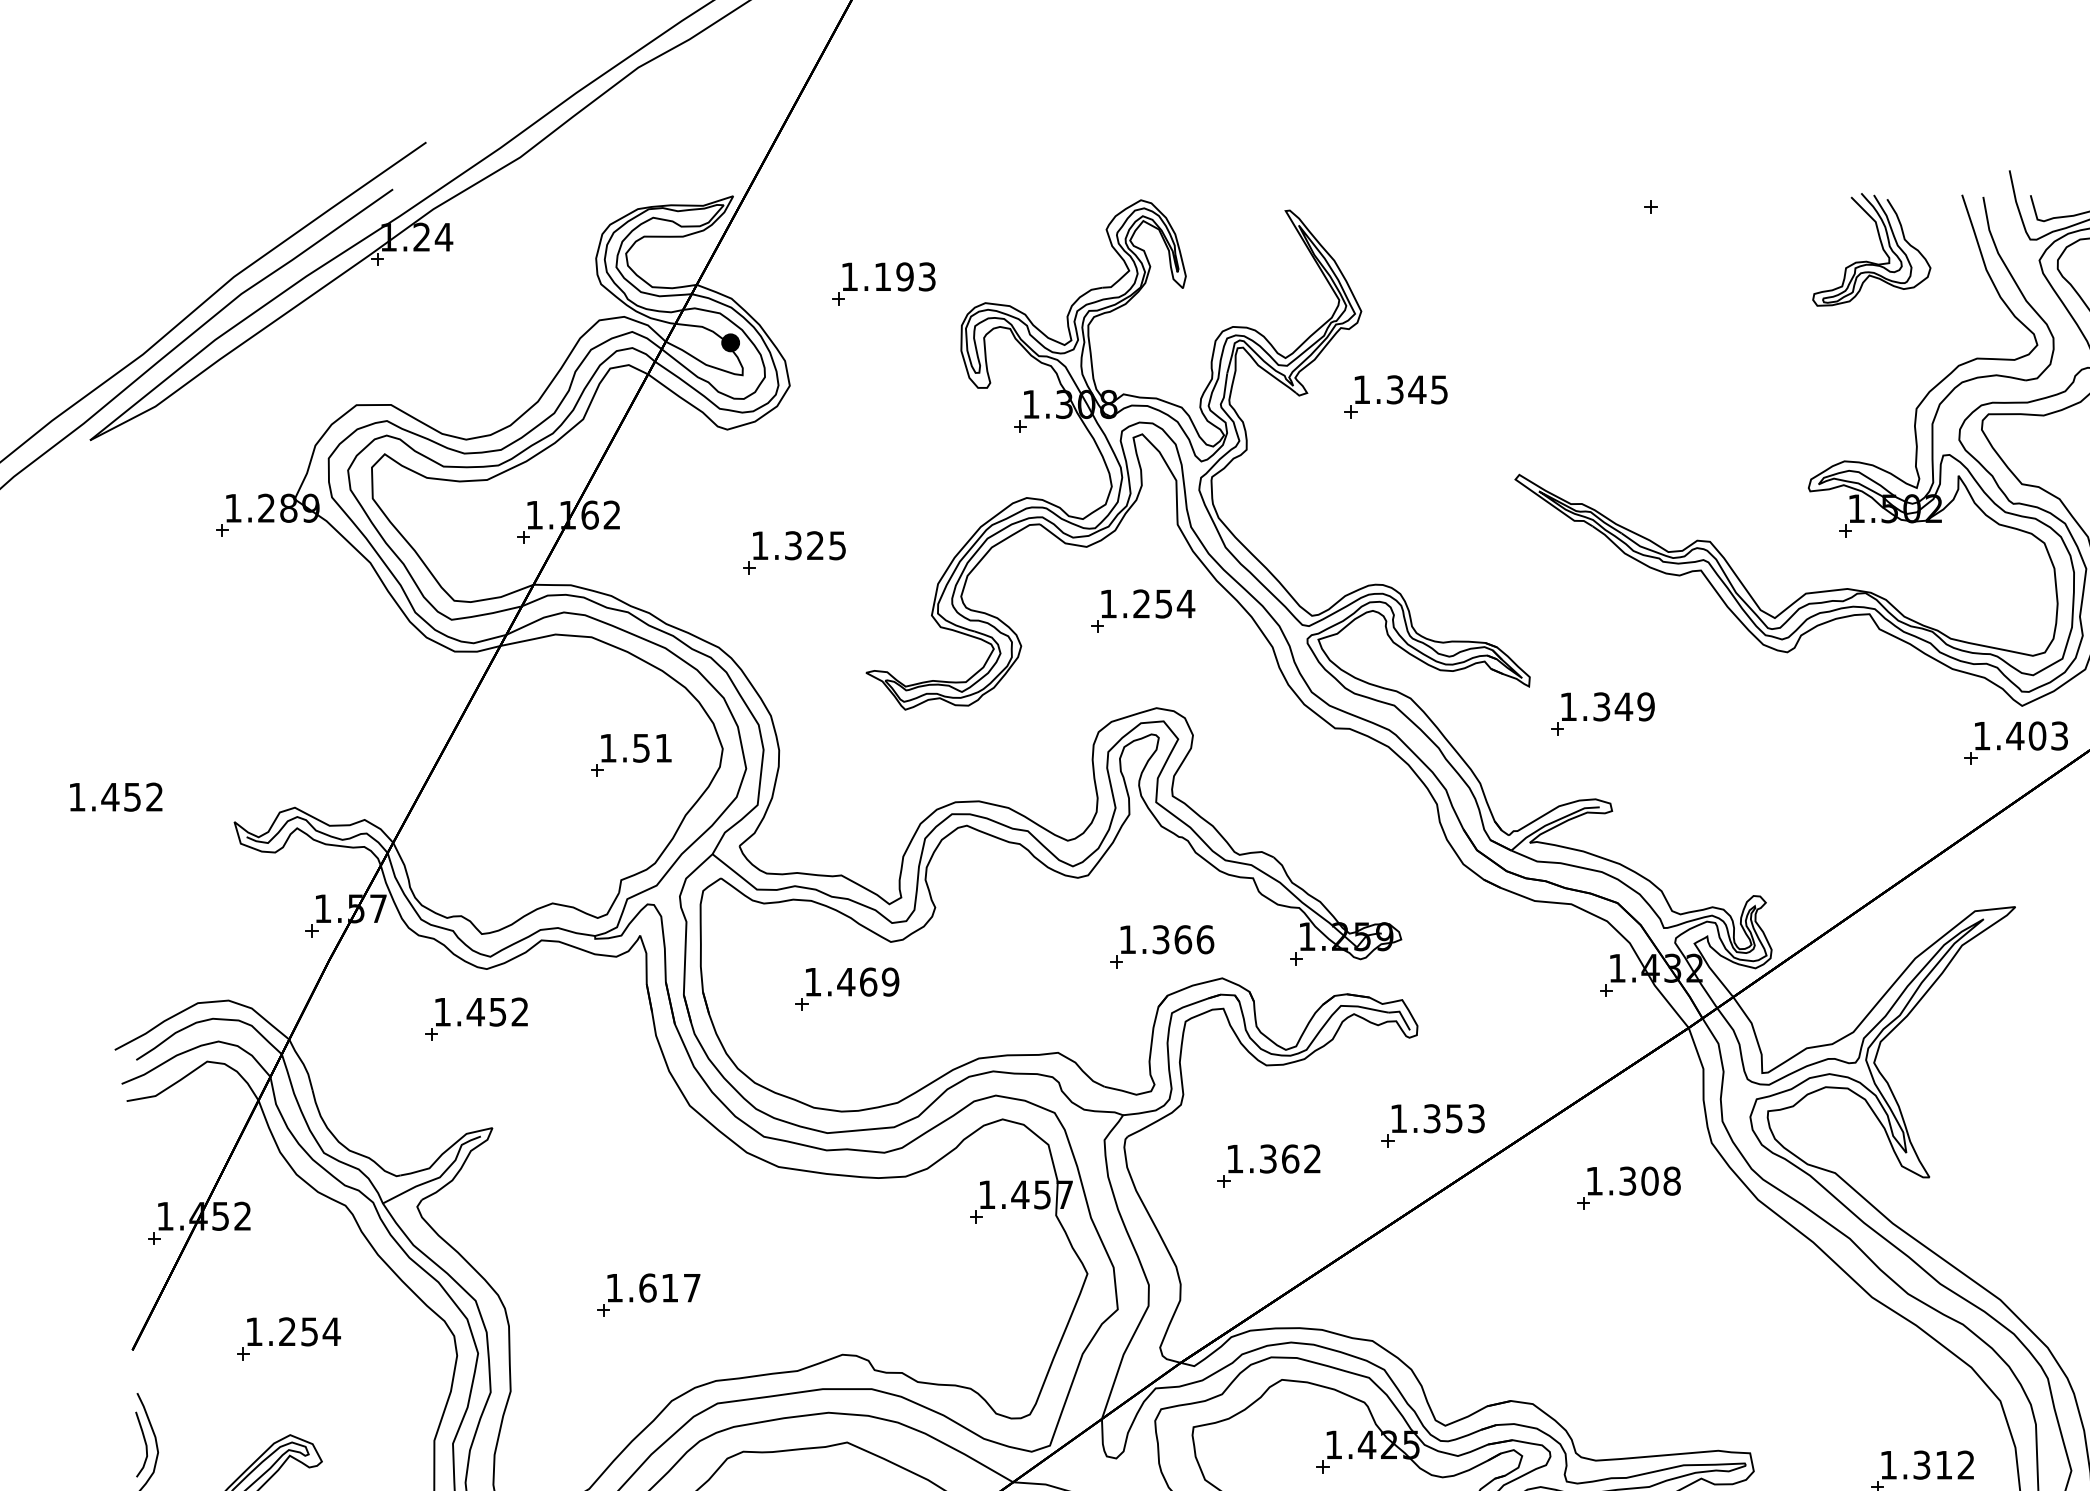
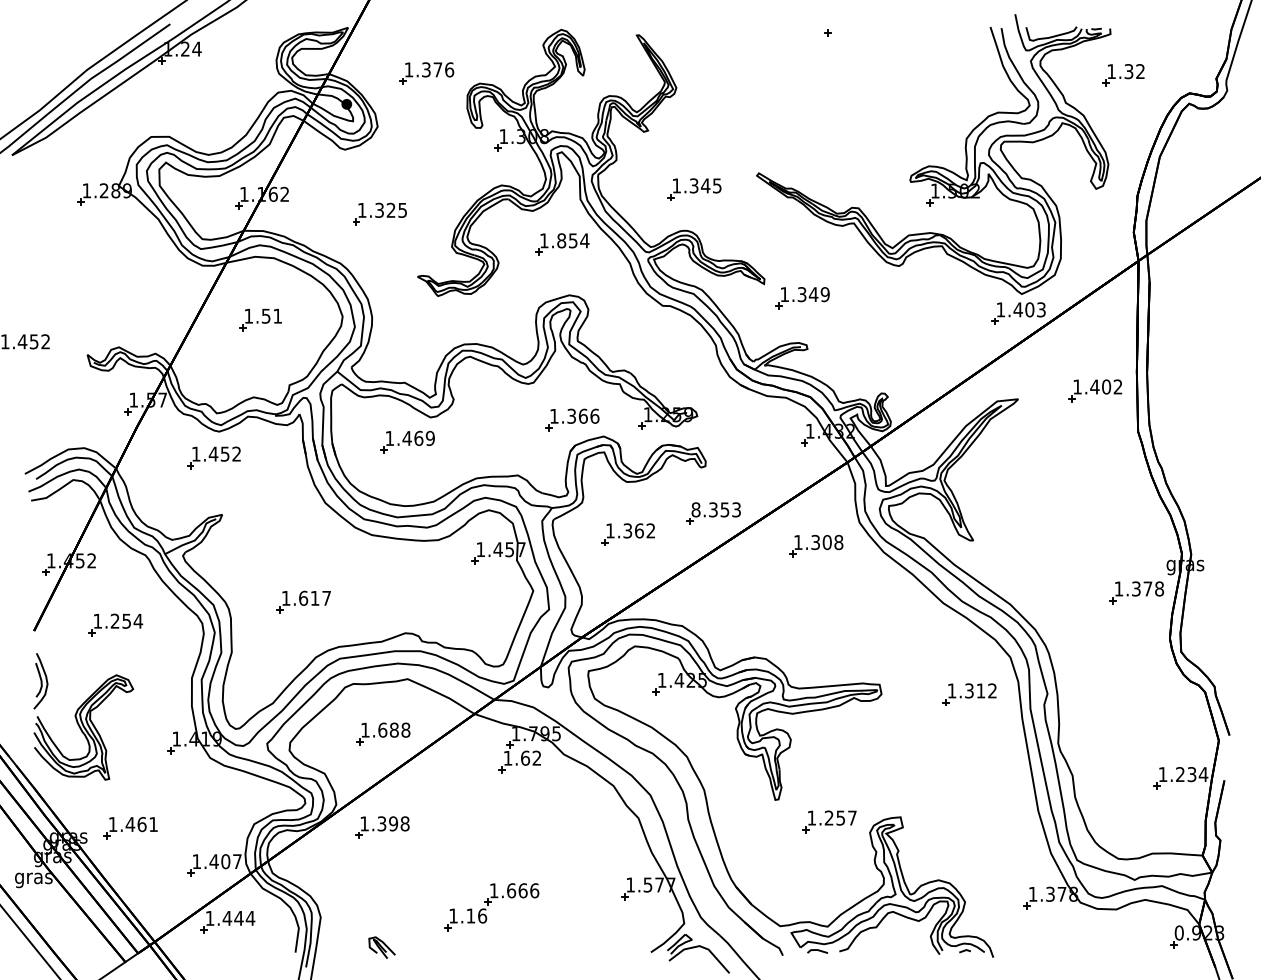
part: (1870, 249) -> (942, 55), removed
text: (906, 276) -> (438, 69), 1.193 -> 1.376
part: (1395, 396) -> (694, 189), moved
text: (1141, 603) -> (561, 240), 1.254 -> 1.854
part: (630, 754) -> (260, 319), moved
text: (1397, 1118) -> (695, 509), 1.353 -> 8.353

